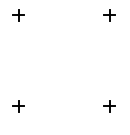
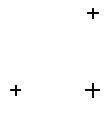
part: (18, 15) -> (15, 13), removed
part: (109, 106) -> (92, 90), size x1.4

